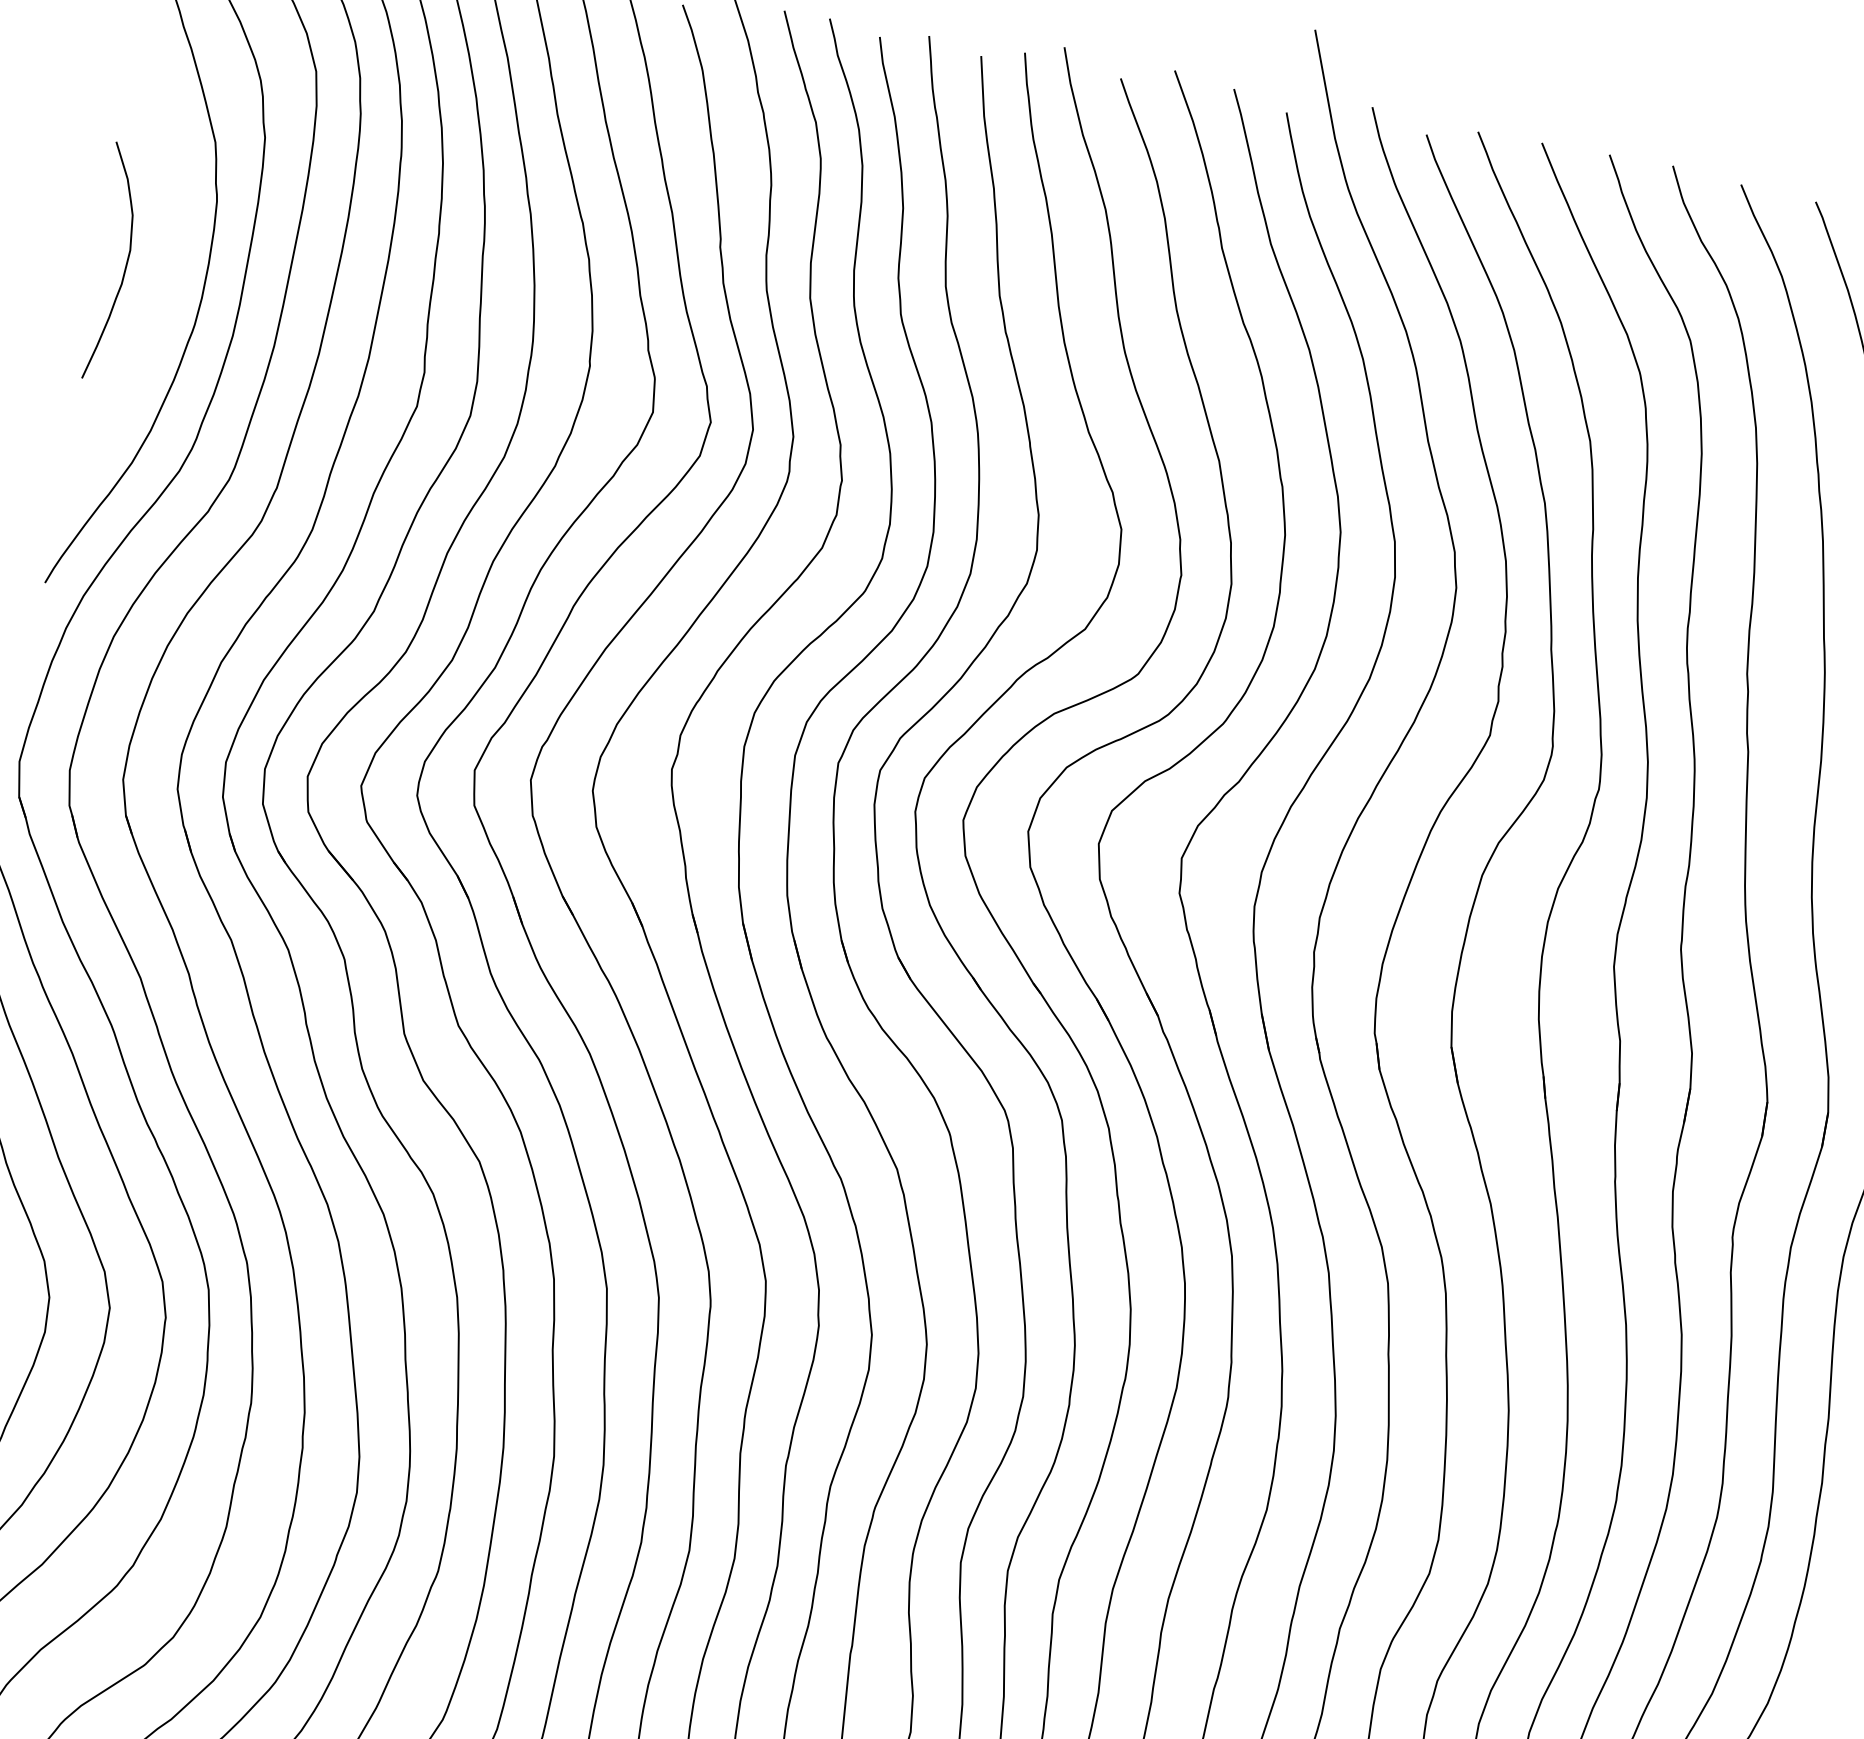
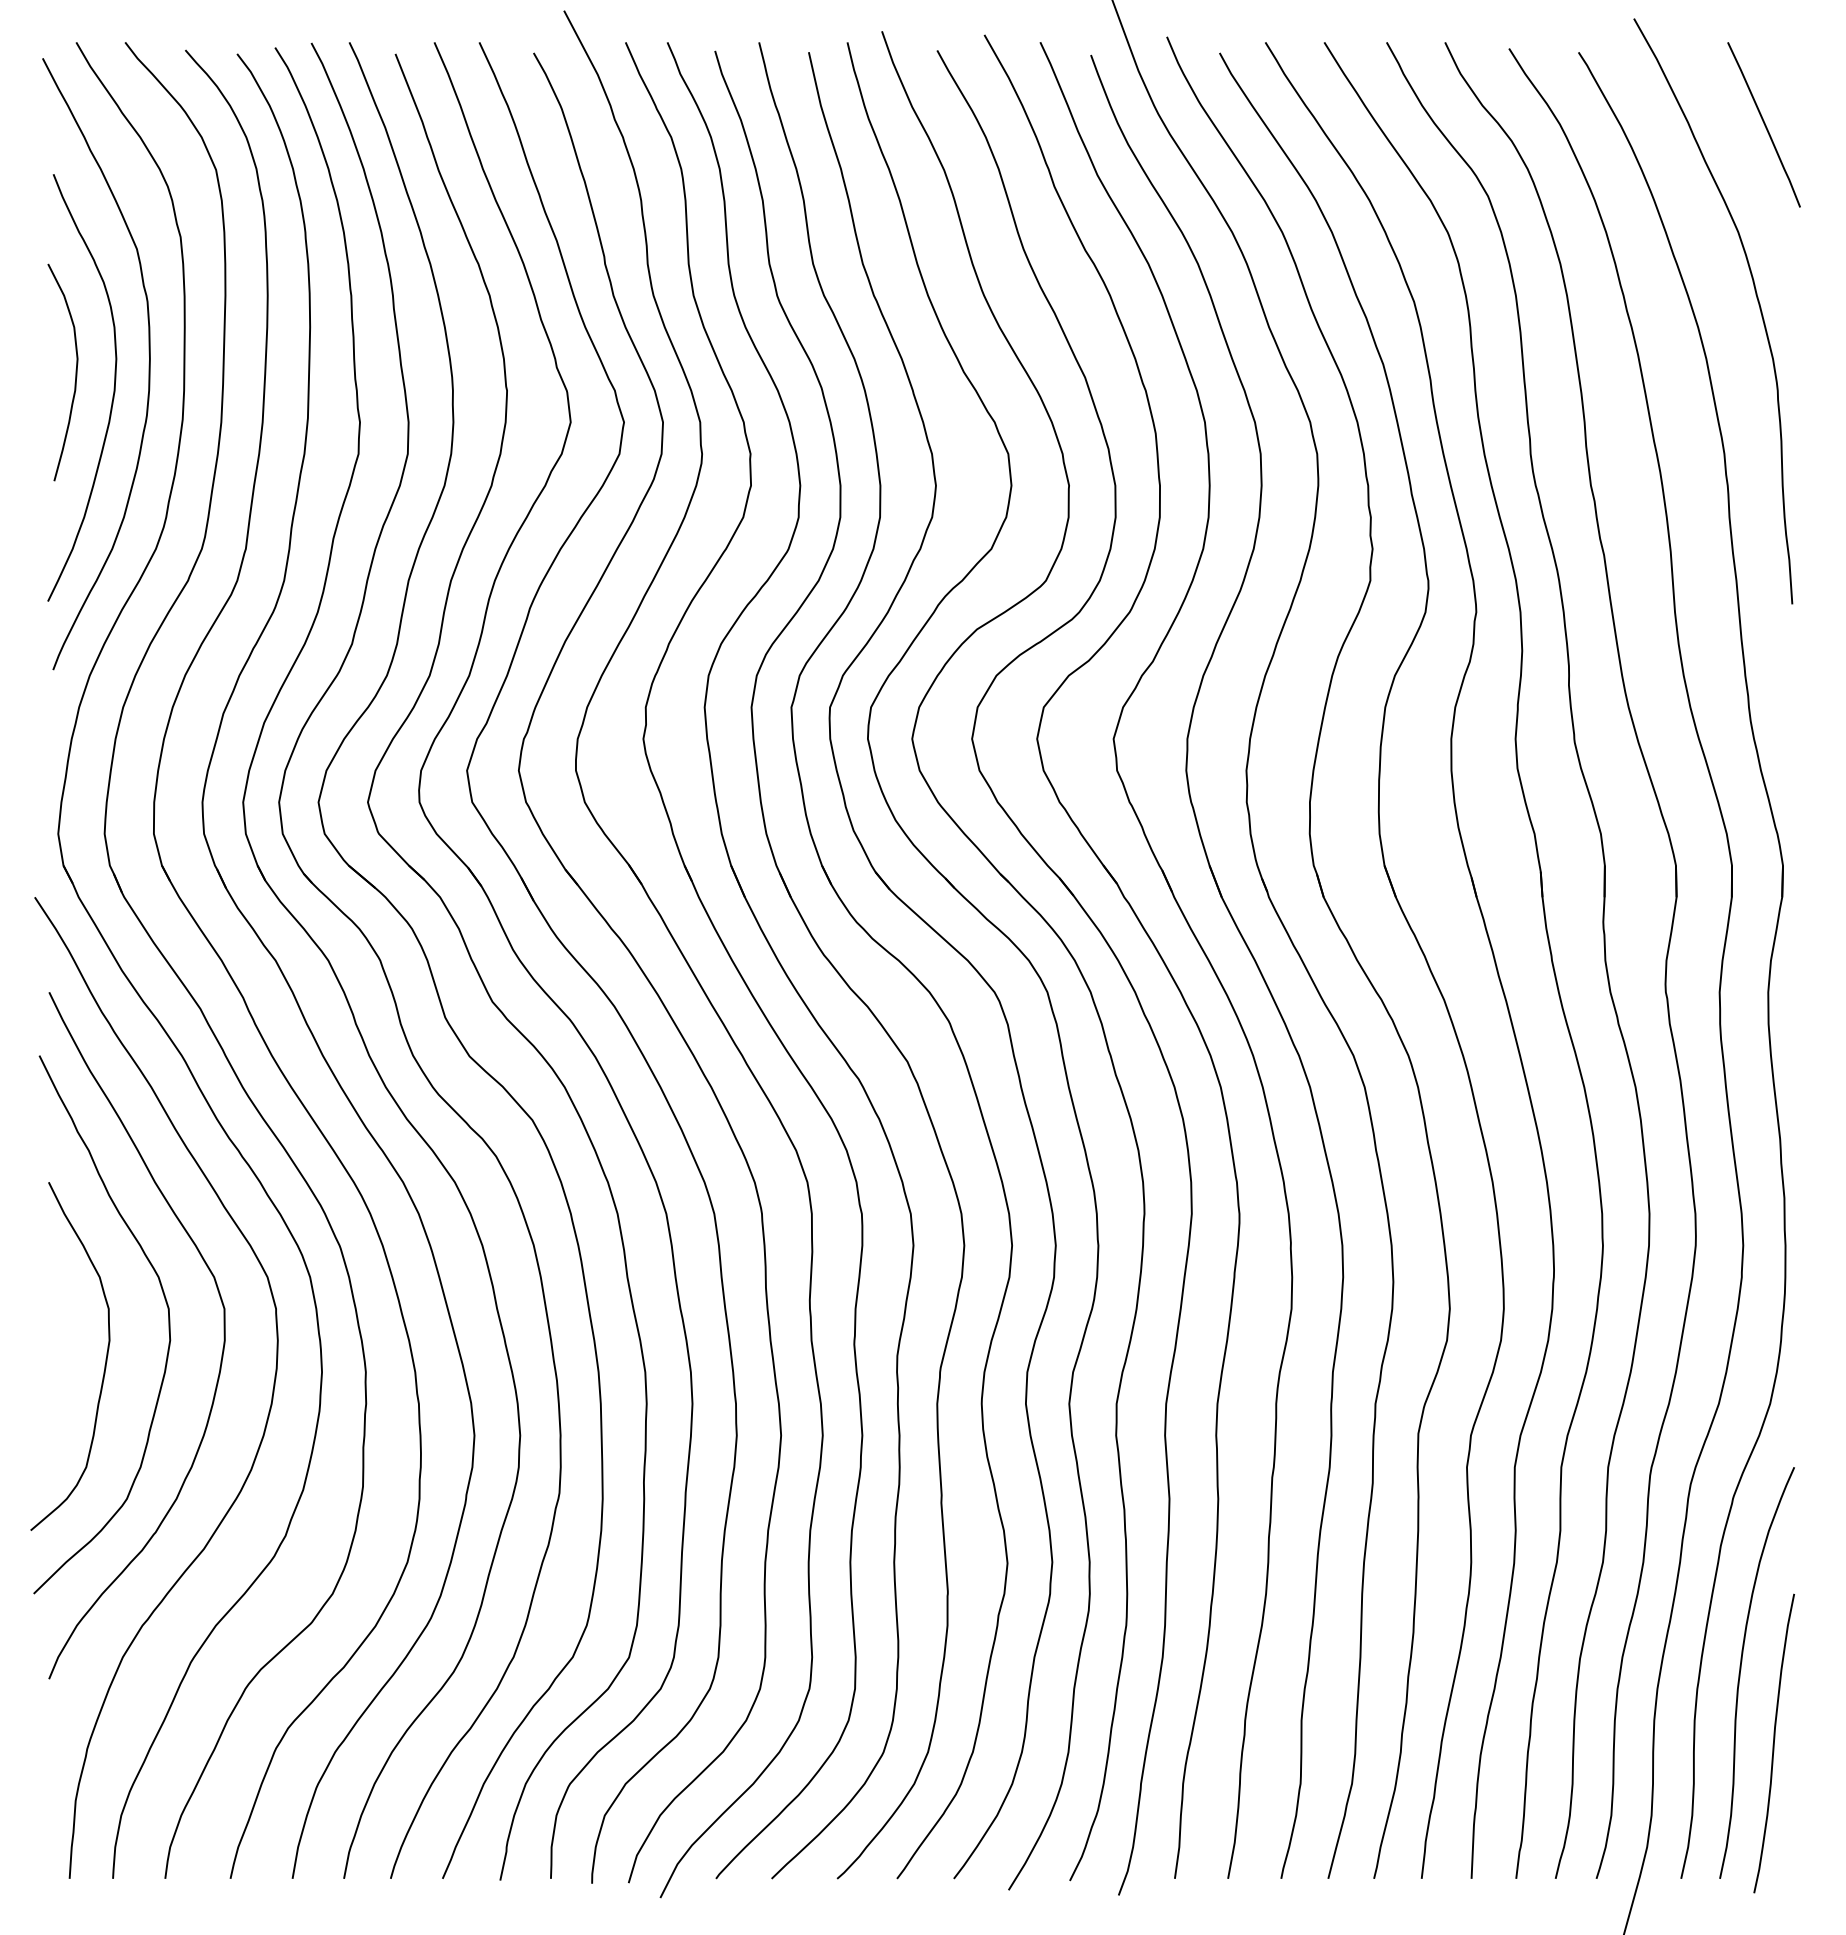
curve: (163, 288) -> (113, 387), added

